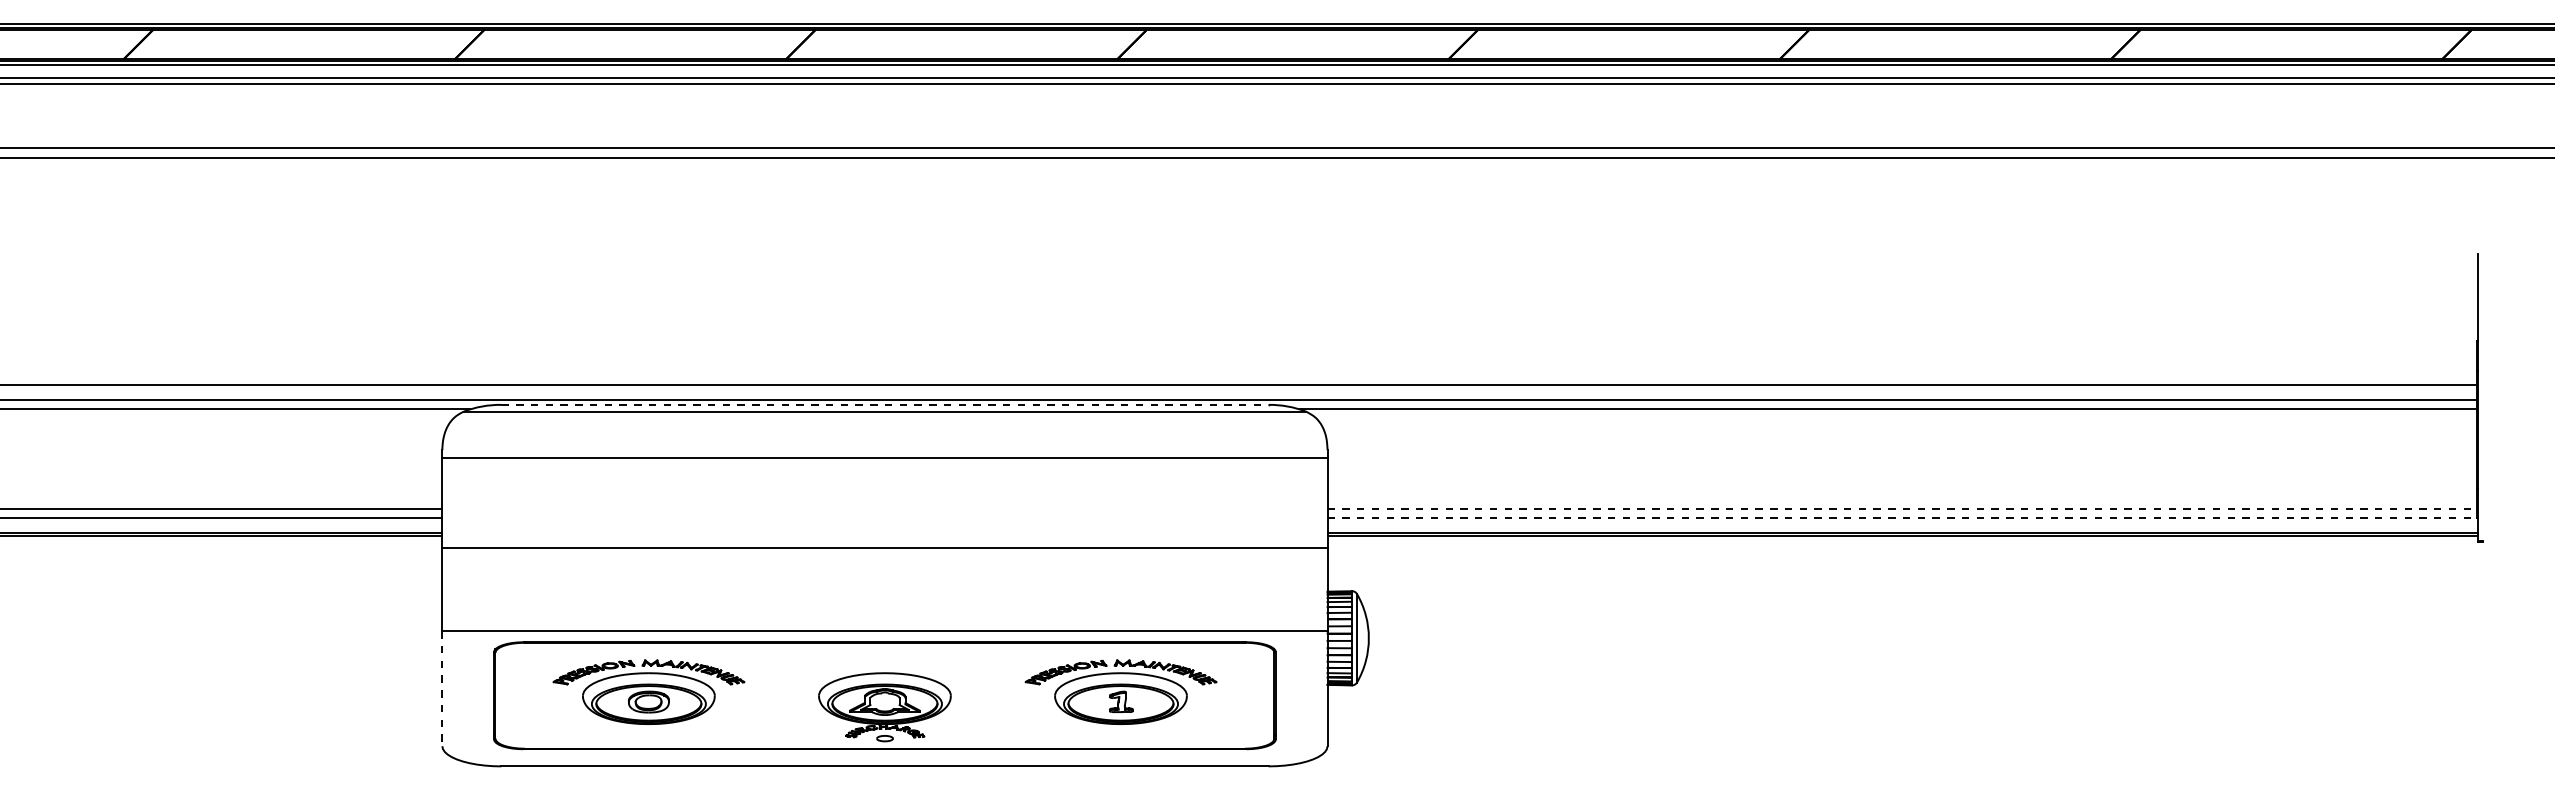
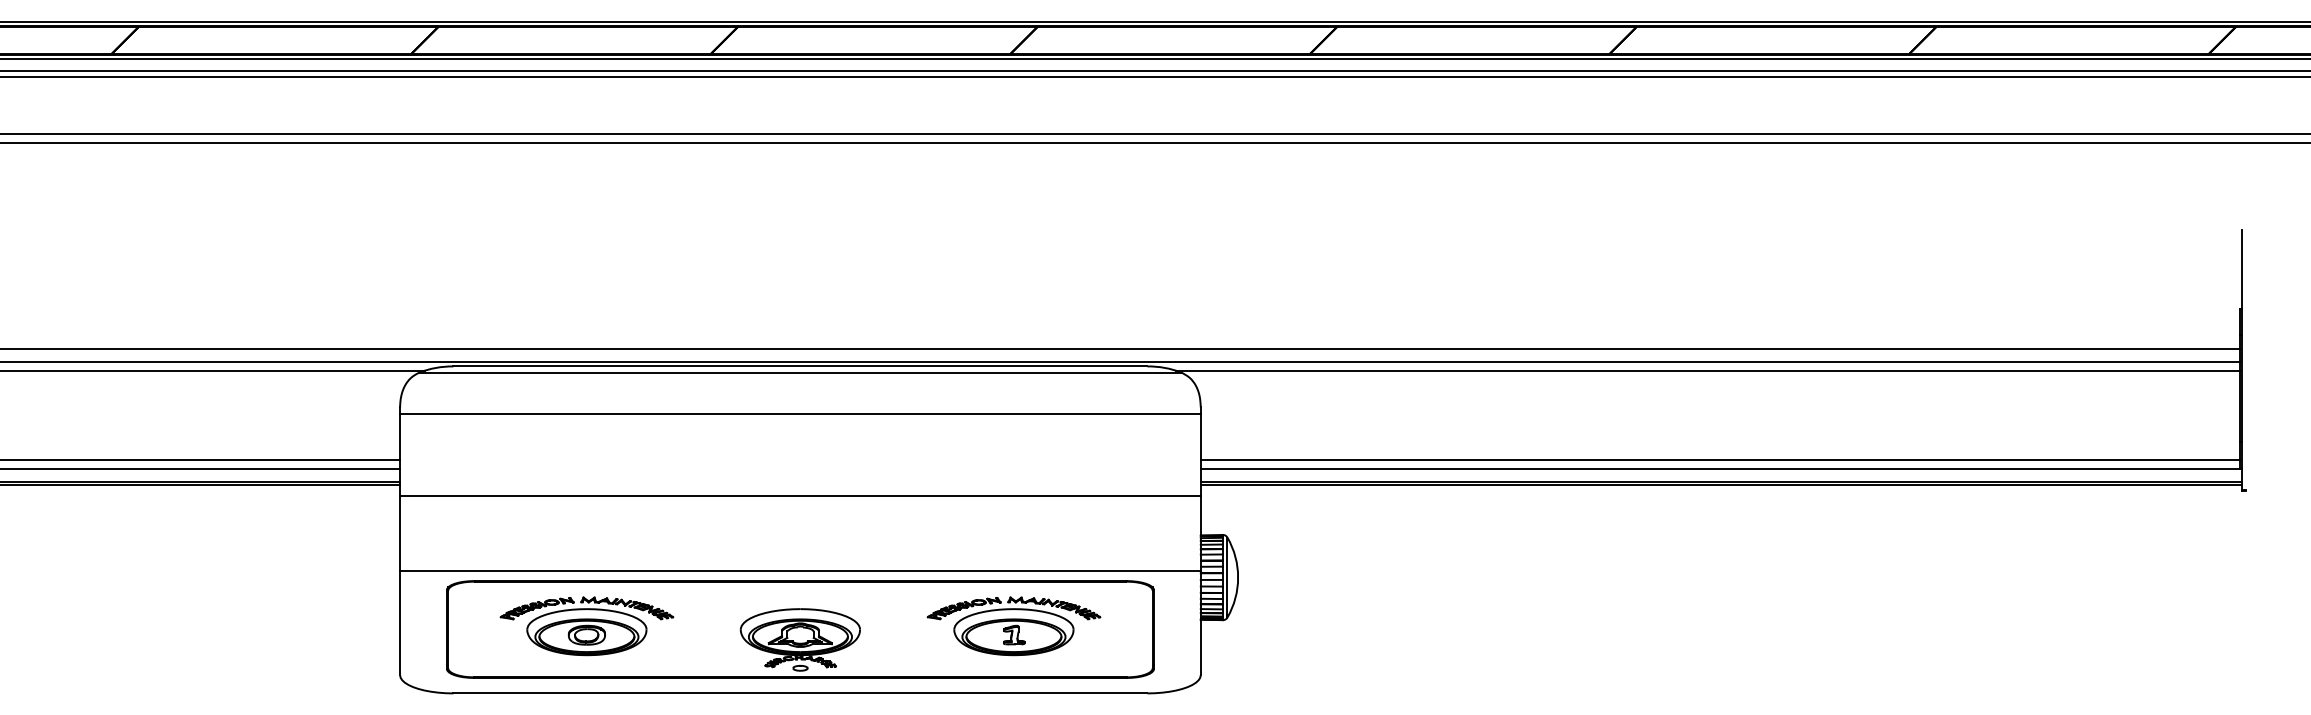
line: (884, 404) -> (800, 366), dashed -> solid
line: (1902, 508) -> (1720, 460), dashed -> solid
line: (1902, 518) -> (1720, 469), dashed -> solid
line: (442, 688) -> (400, 622), dashed -> solid

